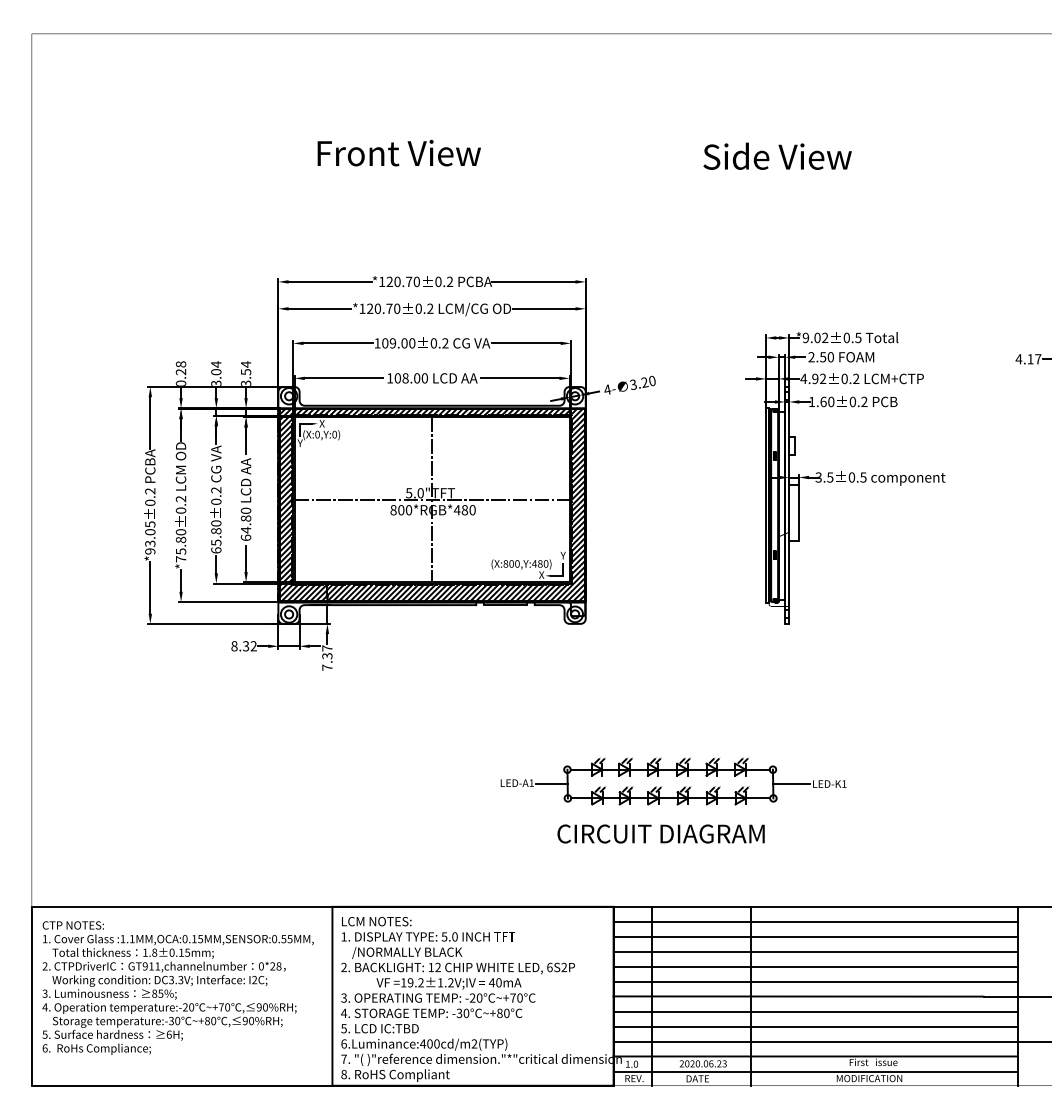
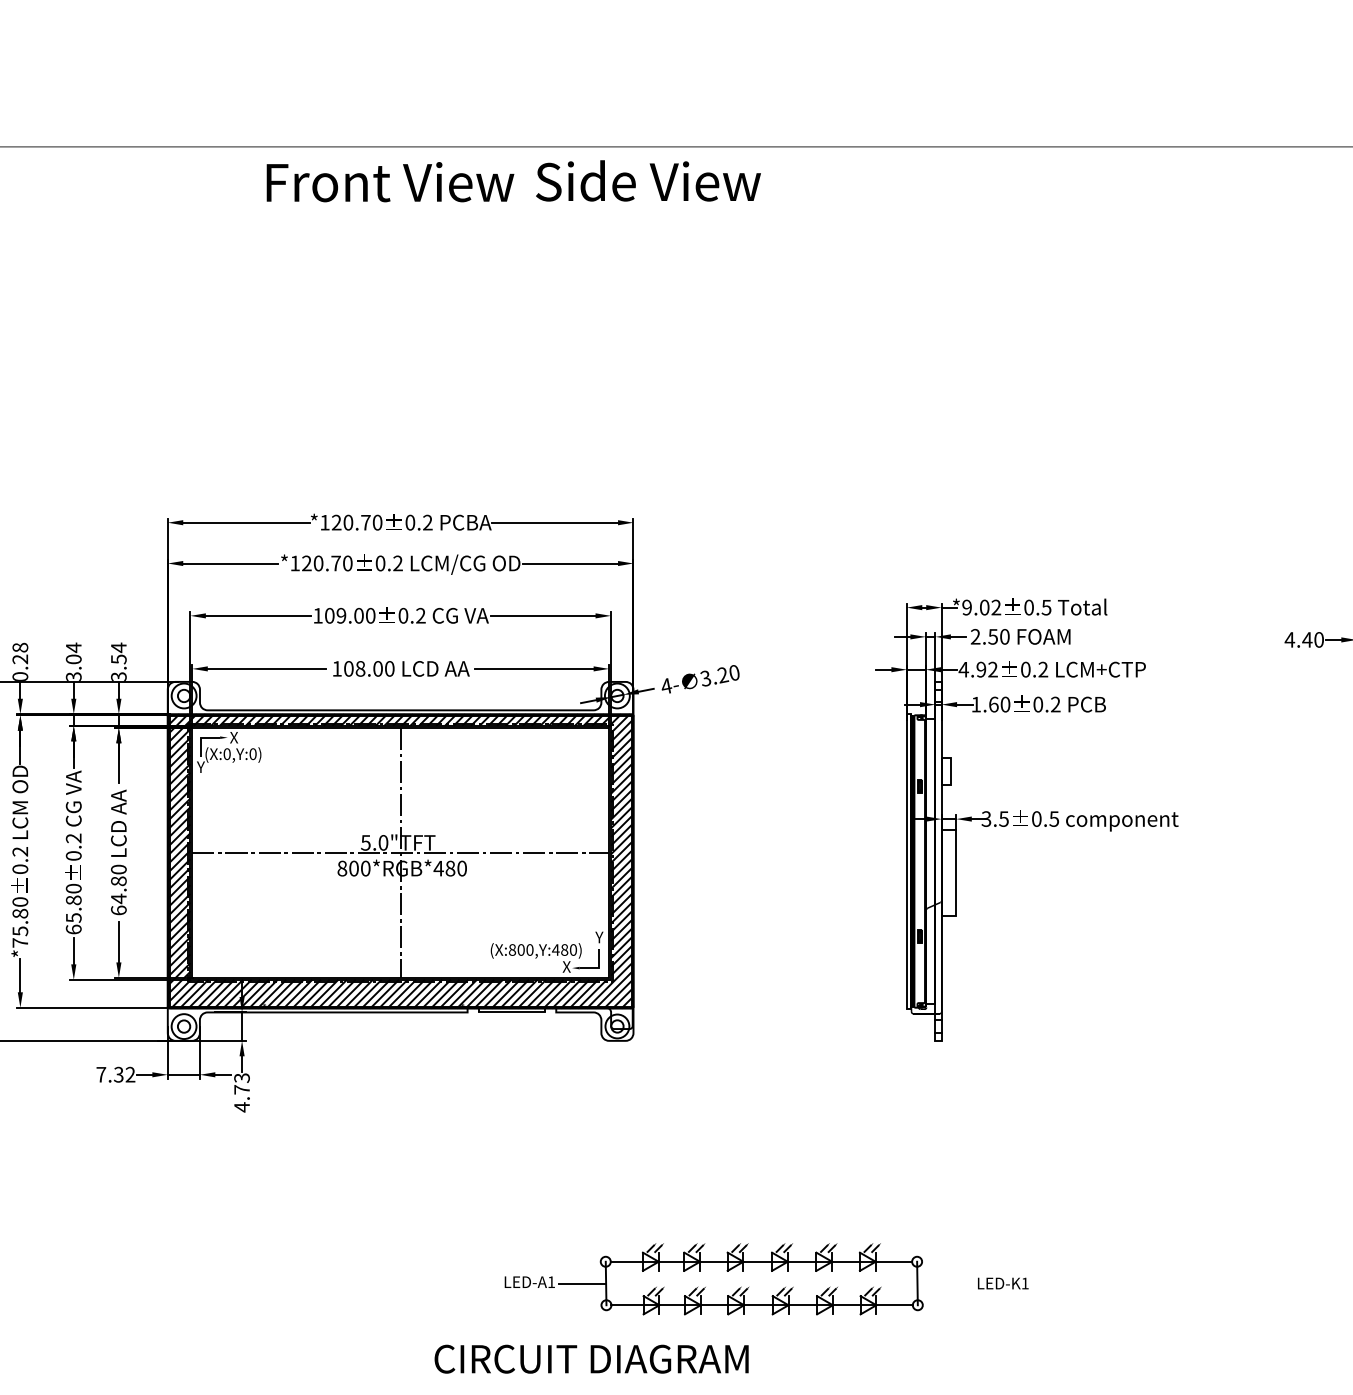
text: (398, 152) -> (389, 181), moved
text: (777, 155) -> (648, 179), moved
text: (1034, 359) -> (1313, 640), 4.17 -> 4.40
text: (234, 646) -> (101, 1075), 8.32 -> 7.32
text: (327, 658) -> (242, 1093), 7.37 -> 4.73
line: (791, 784) -> (945, 1284), removed
text: (660, 833) -> (590, 1358), moved

